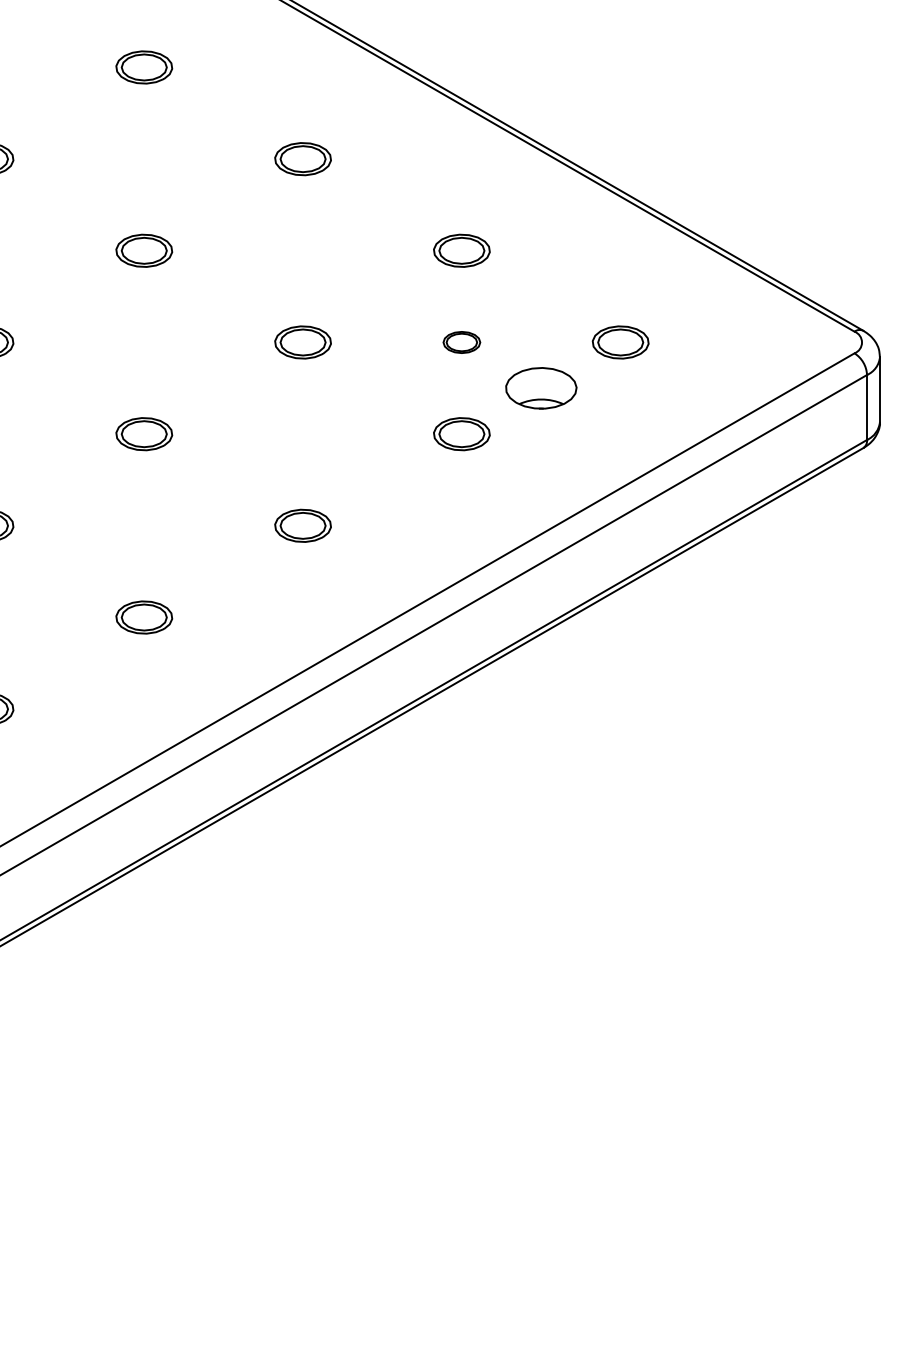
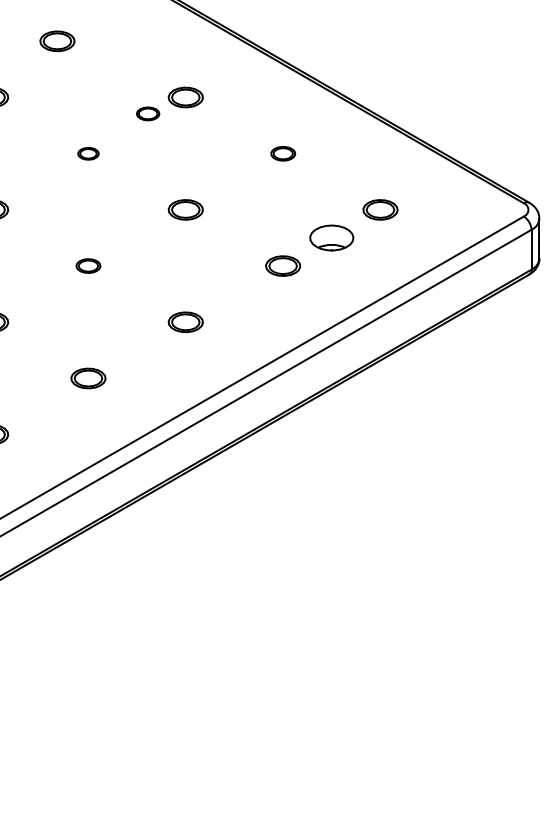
part: (144, 67) -> (57, 41), moved
part: (144, 250) -> (88, 153), size x0.6
part: (462, 250) -> (283, 153), size x0.7
part: (462, 341) -> (148, 113), moved
part: (144, 433) -> (88, 265), size x0.7

